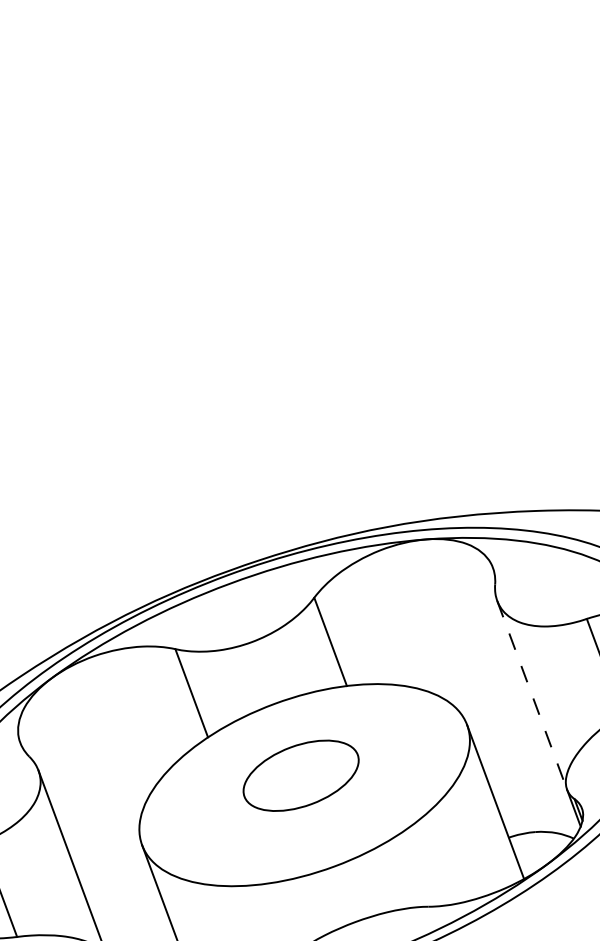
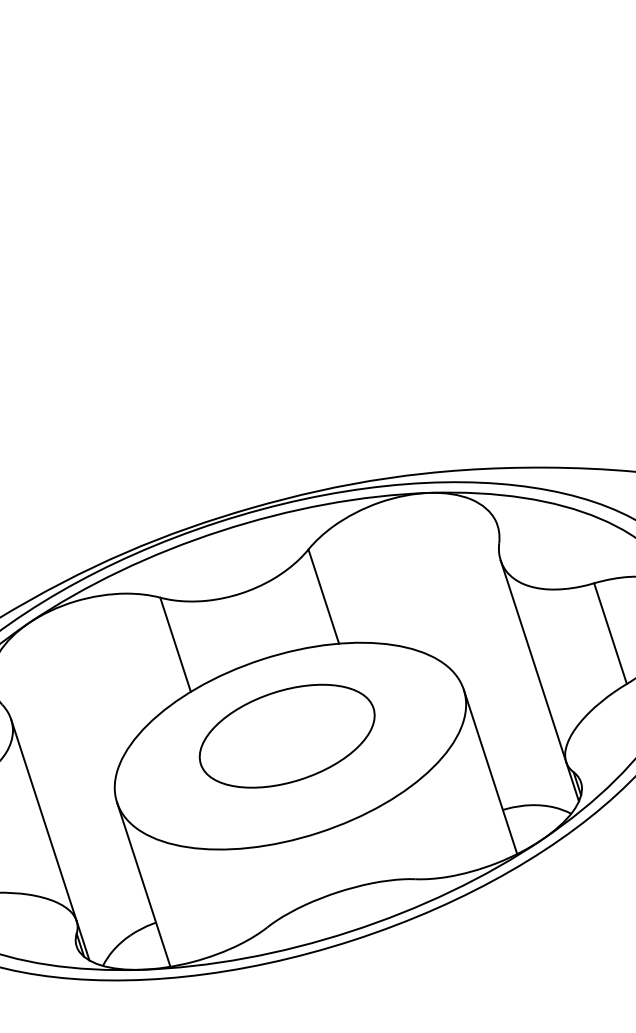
line: (532, 695) -> (533, 661), dashed -> solid
part: (300, 775) -> (286, 735), size x1.43

